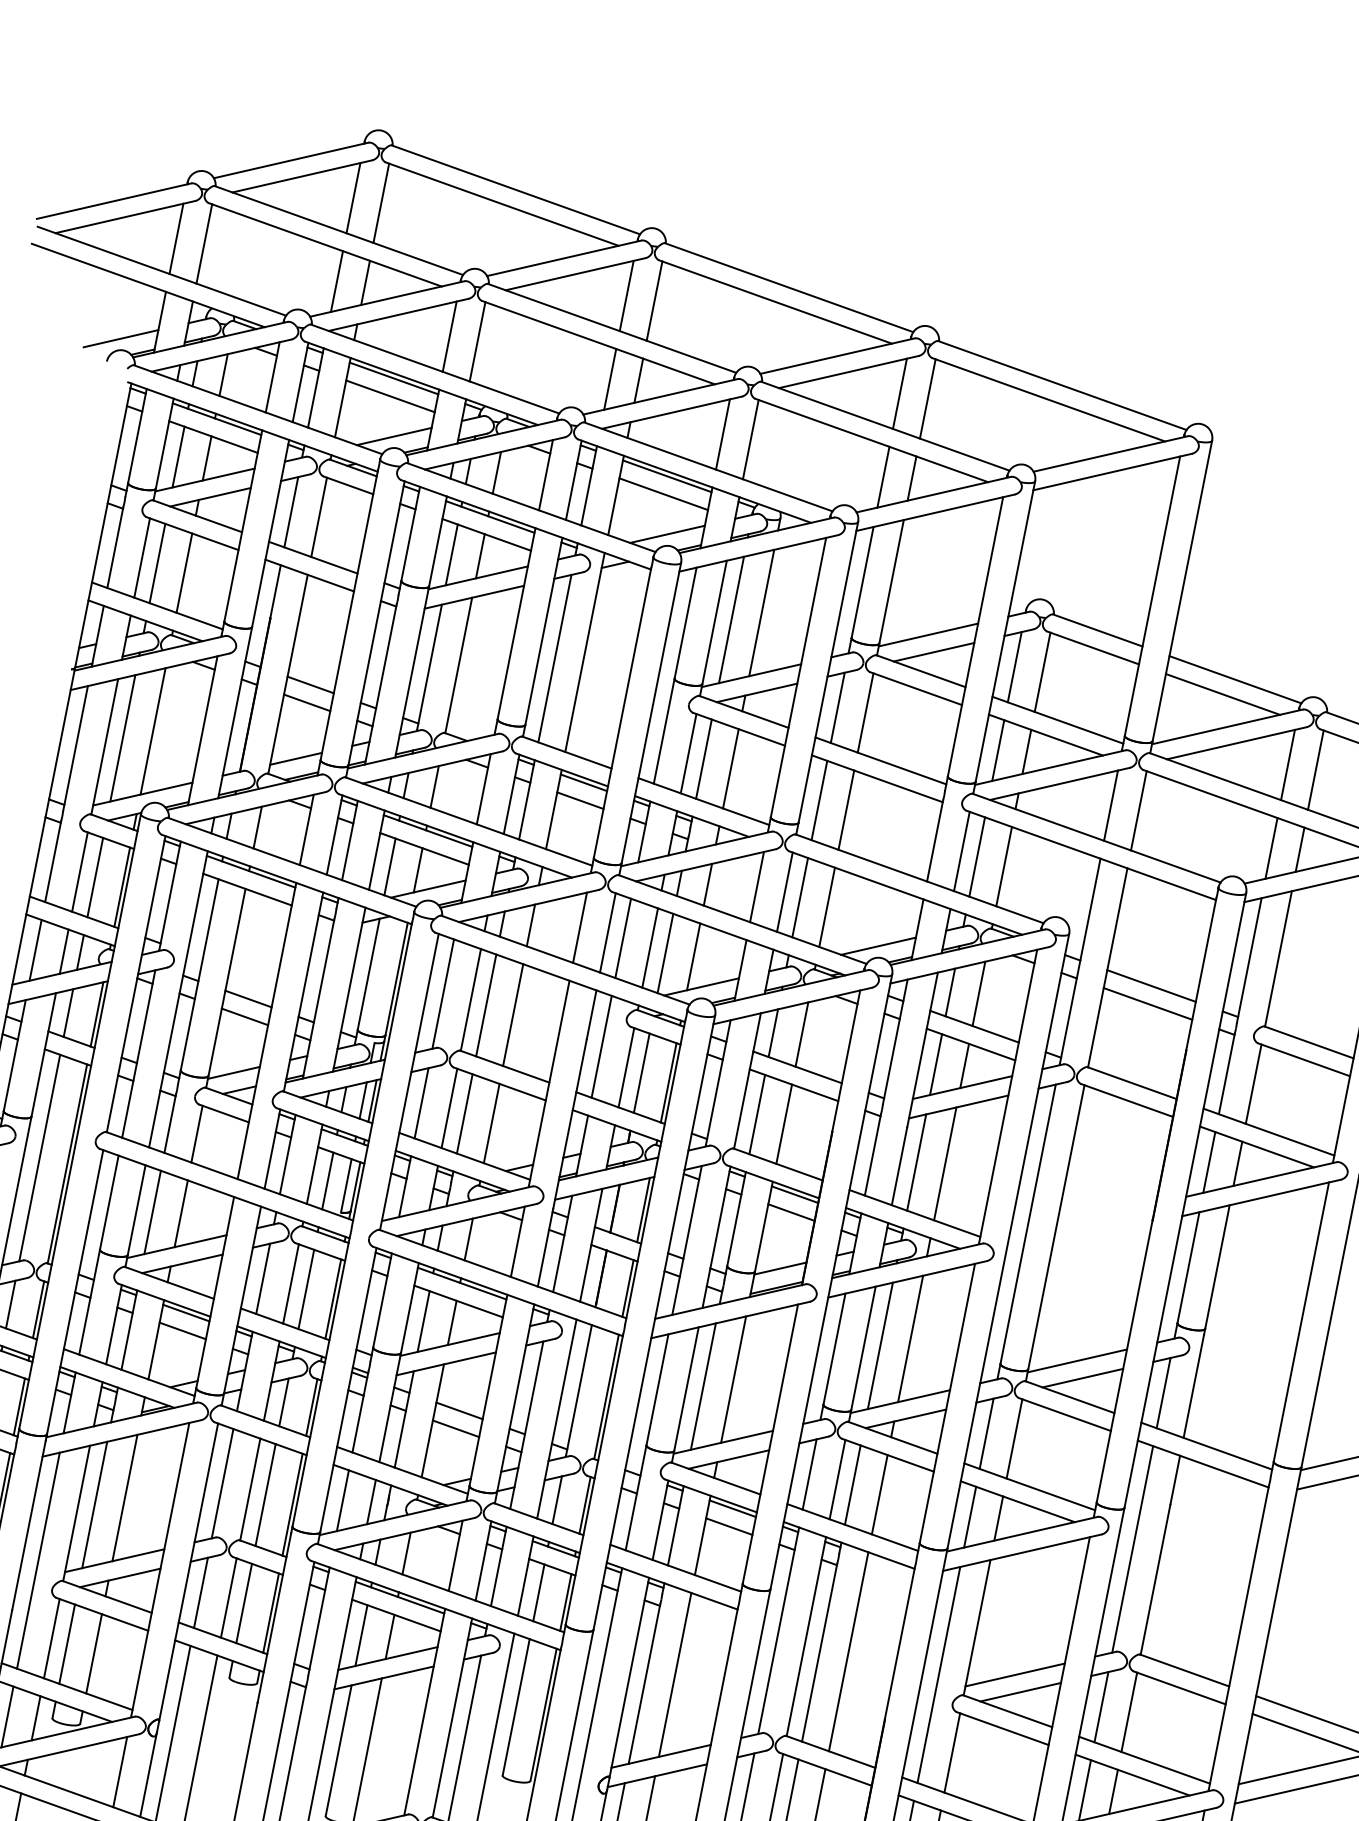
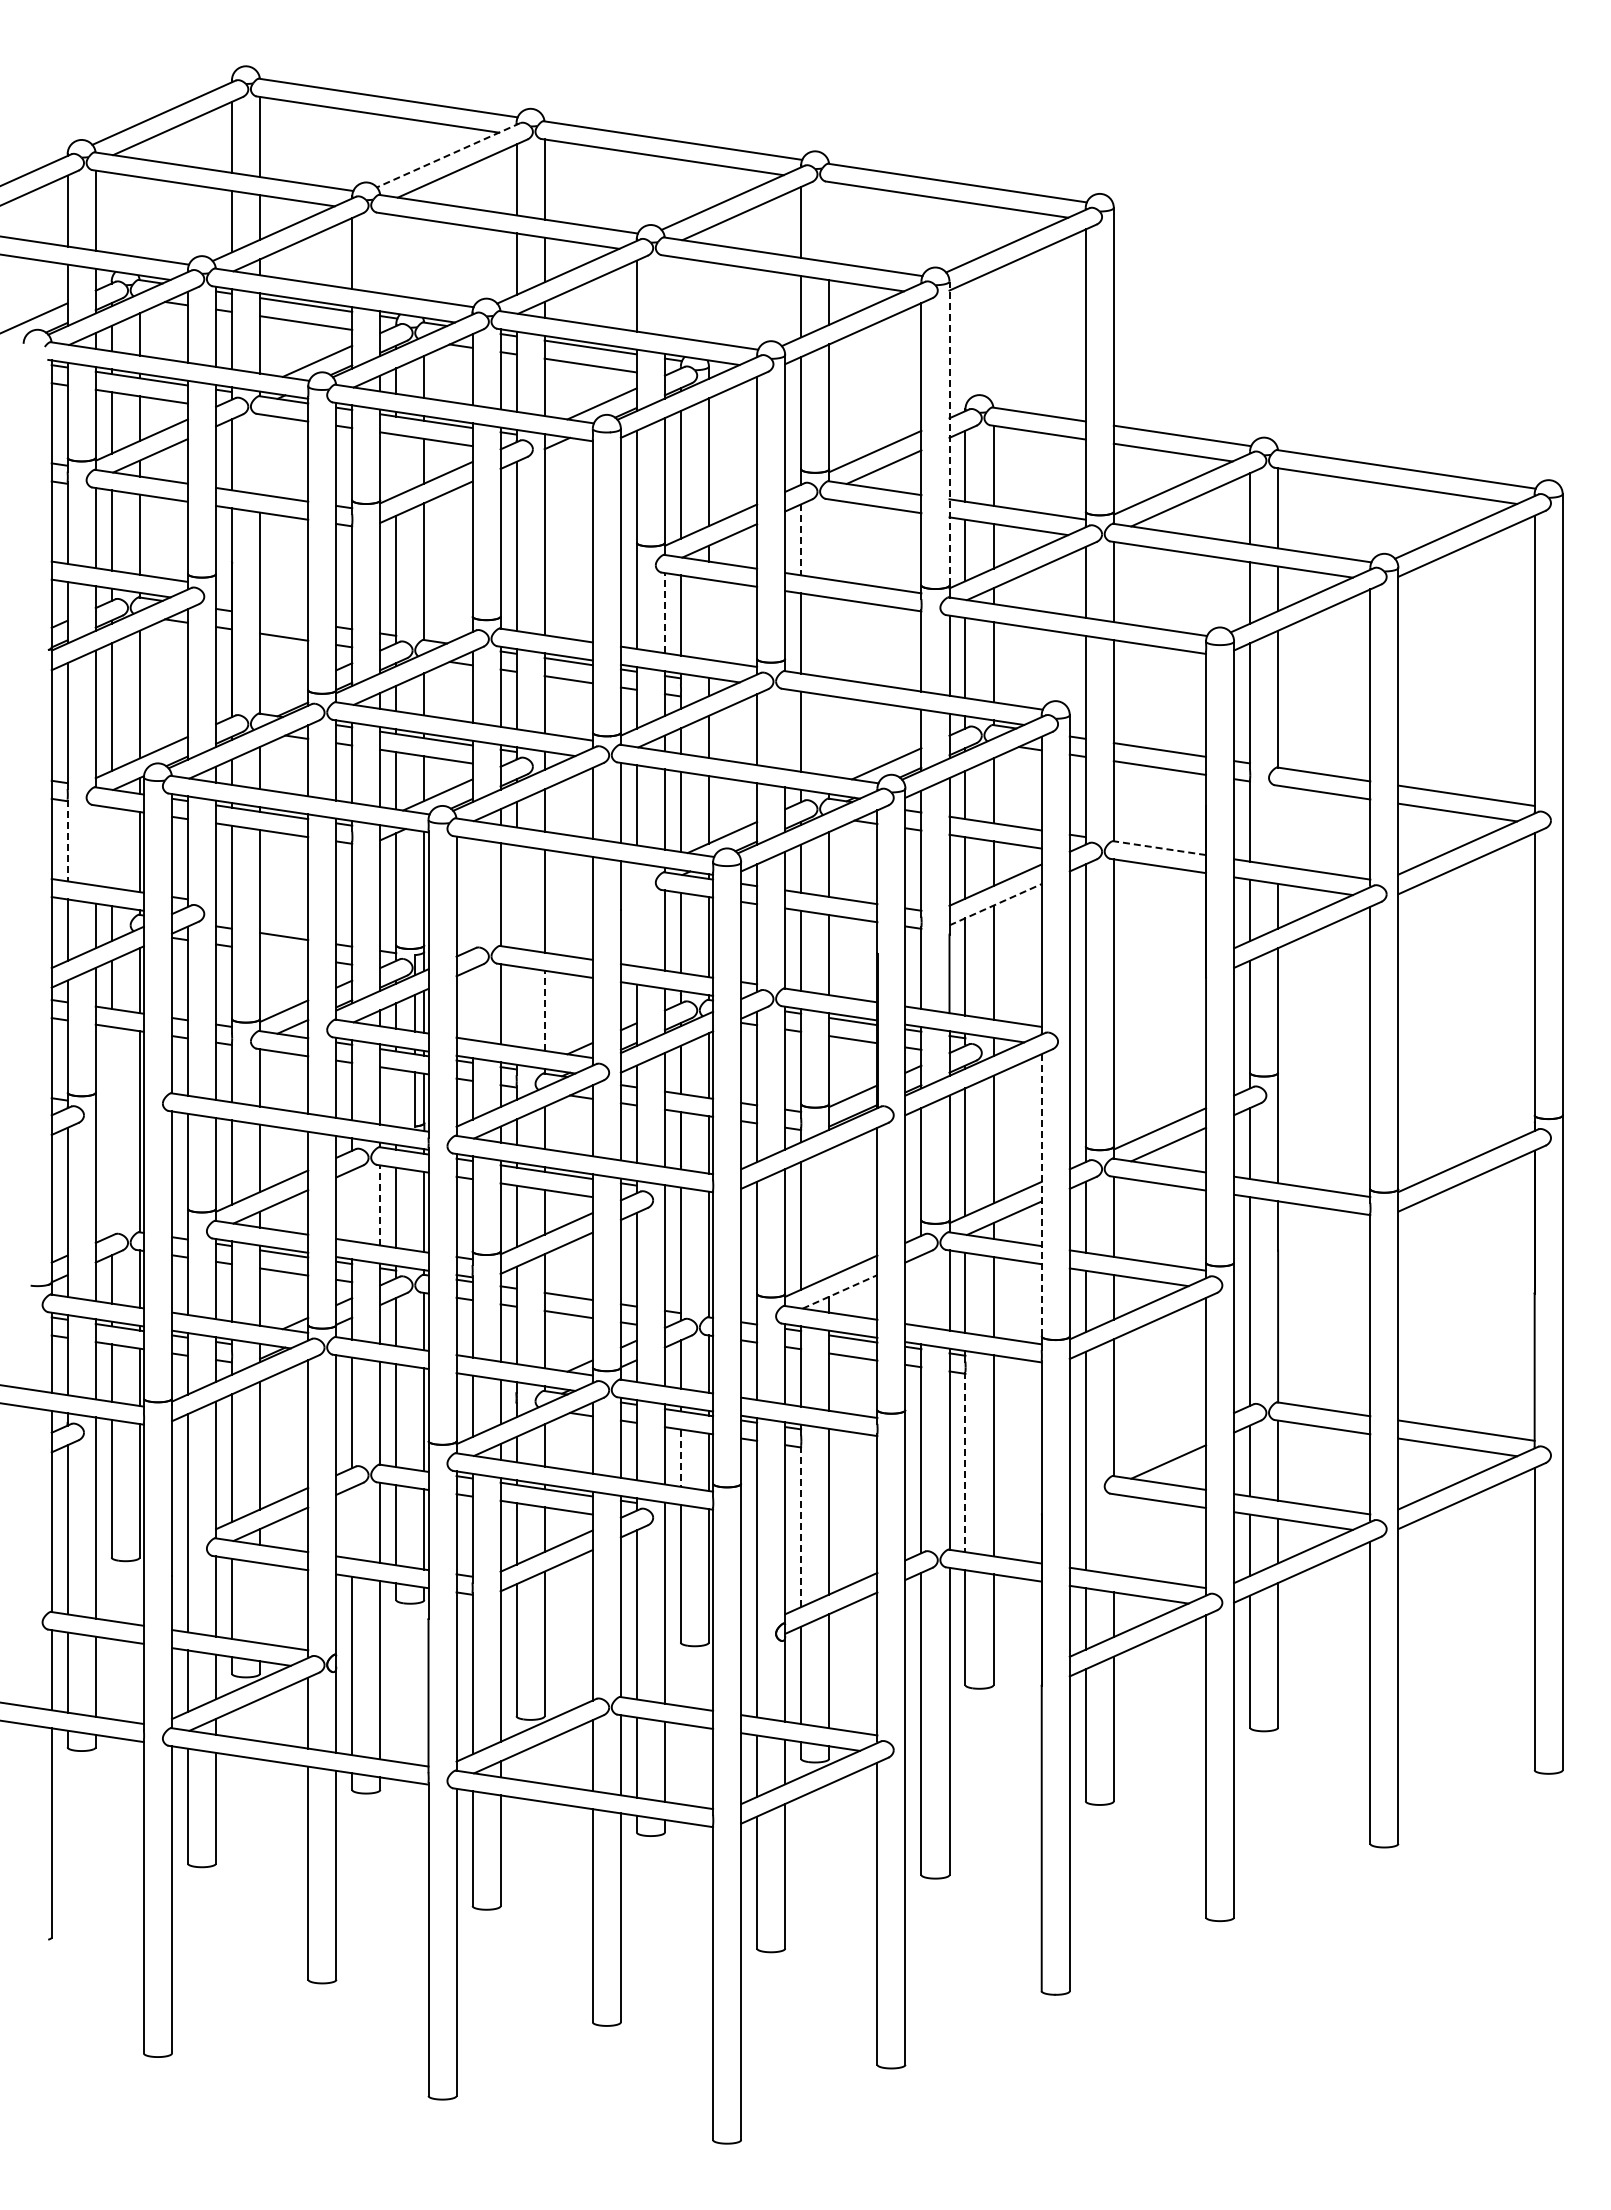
line: (564, 258) -> (448, 155), solid -> dashed
line: (477, 342) -> (380, 253), removed
line: (927, 399) -> (829, 222), removed
line: (750, 439) -> (664, 295), removed
line: (319, 517) -> (260, 454), removed
line: (451, 555) -> (396, 465), removed
line: (1005, 631) -> (949, 433), solid -> dashed
line: (311, 684) -> (284, 618), removed
line: (837, 708) -> (801, 540), solid -> dashed
line: (865, 713) -> (829, 539), removed
line: (688, 752) -> (664, 612), solid -> dashed
line: (296, 758) -> (284, 693), removed
line: (730, 768) -> (708, 619), removed
line: (846, 810) -> (829, 637), removed
line: (53, 861) -> (67, 840), solid -> dashed
line: (79, 872) -> (95, 845), removed
line: (95, 877) -> (111, 847), removed
line: (785, 892) -> (785, 729), removed
line: (827, 906) -> (829, 735), removed
line: (443, 993) -> (472, 893), removed
line: (486, 1004) -> (516, 896), removed
line: (245, 1016) -> (284, 954), removed
line: (601, 1046) -> (636, 914), removed
line: (1131, 1083) -> (1159, 848), solid -> dashed
line: (1254, 1083) -> (1278, 825), removed
line: (421, 1103) -> (472, 1004), removed
line: (958, 1106) -> (995, 904), solid -> dashed
line: (464, 1113) -> (516, 1006), removed
line: (491, 1123) -> (544, 1010), solid -> dashed
line: (39, 1158) -> (111, 1131), removed
line: (328, 1180) -> (396, 1097), removed
line: (263, 1278) -> (352, 1205), removed
line: (291, 1283) -> (380, 1204), solid -> dashed
line: (733, 1379) -> (829, 1213), removed
line: (947, 1403) -> (1041, 1195), solid -> dashed
line: (729, 1459) -> (840, 1291), solid -> dashed
line: (809, 1474) -> (921, 1290), removed
line: (201, 1592) -> (352, 1522), removed
line: (538, 1593) -> (680, 1458), solid -> dashed
line: (819, 1652) -> (965, 1462), solid -> dashed
line: (94, 1654) -> (260, 1603), removed
line: (1014, 1674) -> (1159, 1445), removed
line: (644, 1684) -> (801, 1526), solid -> dashed
line: (951, 1753) -> (1113, 1534), removed

